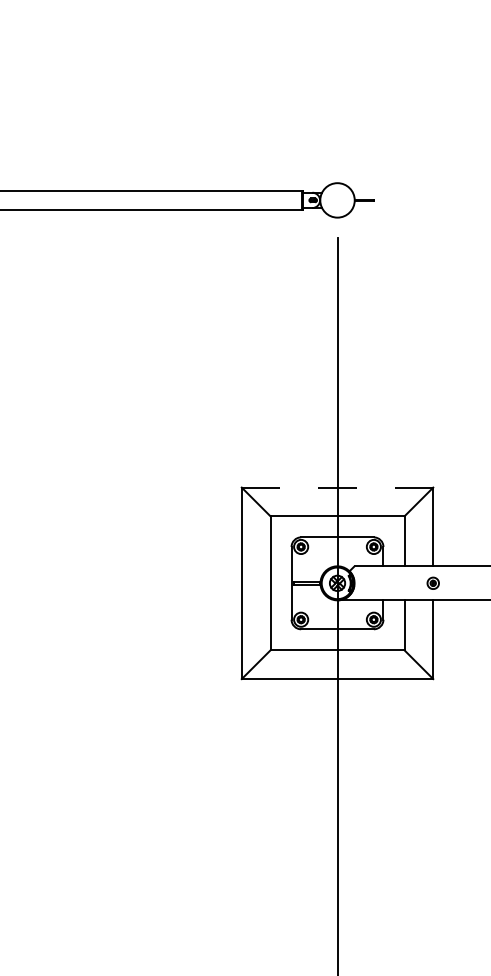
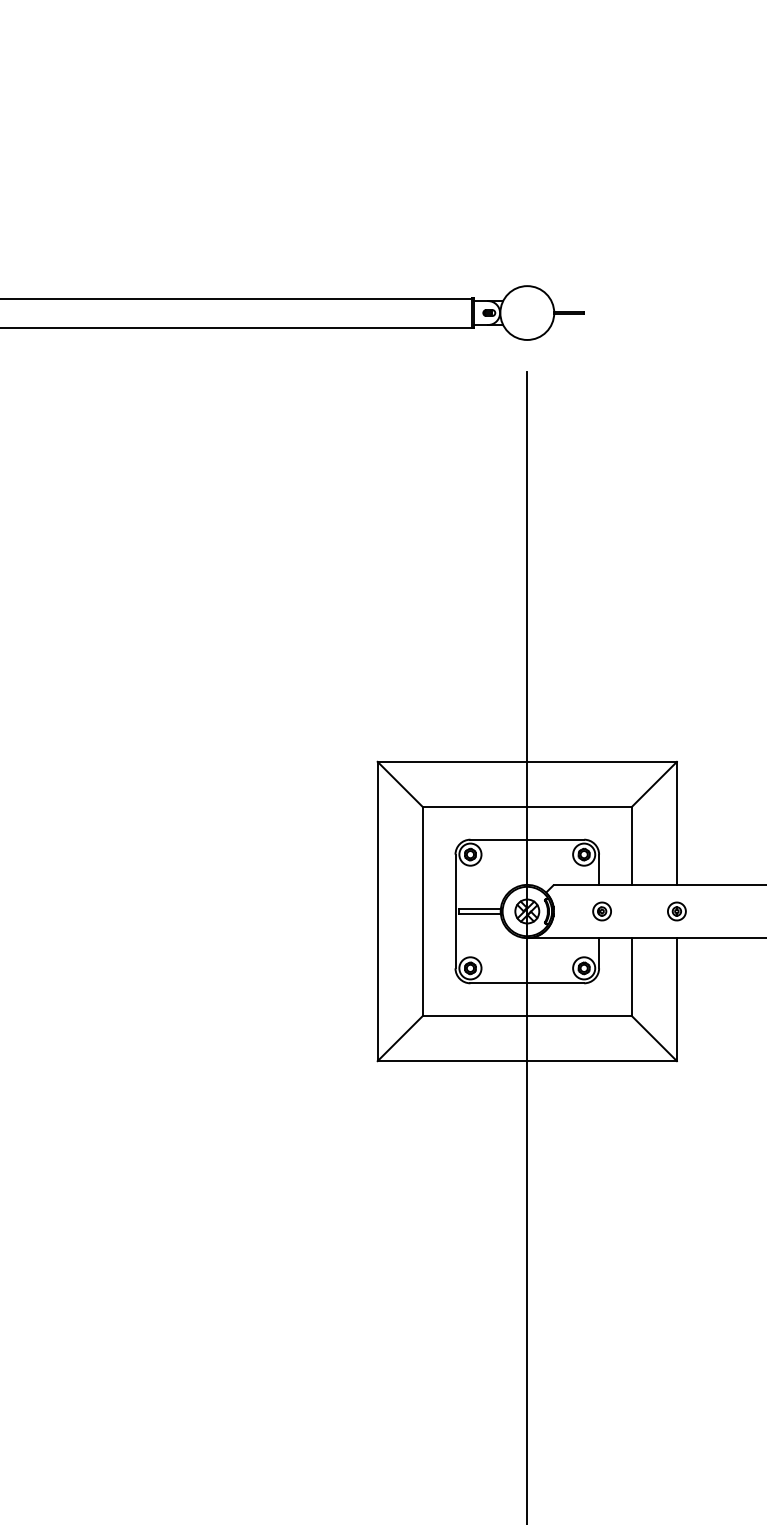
line: (337, 487) -> (527, 761), dashed -> solid
part: (384, 582) -> (600, 910), added

